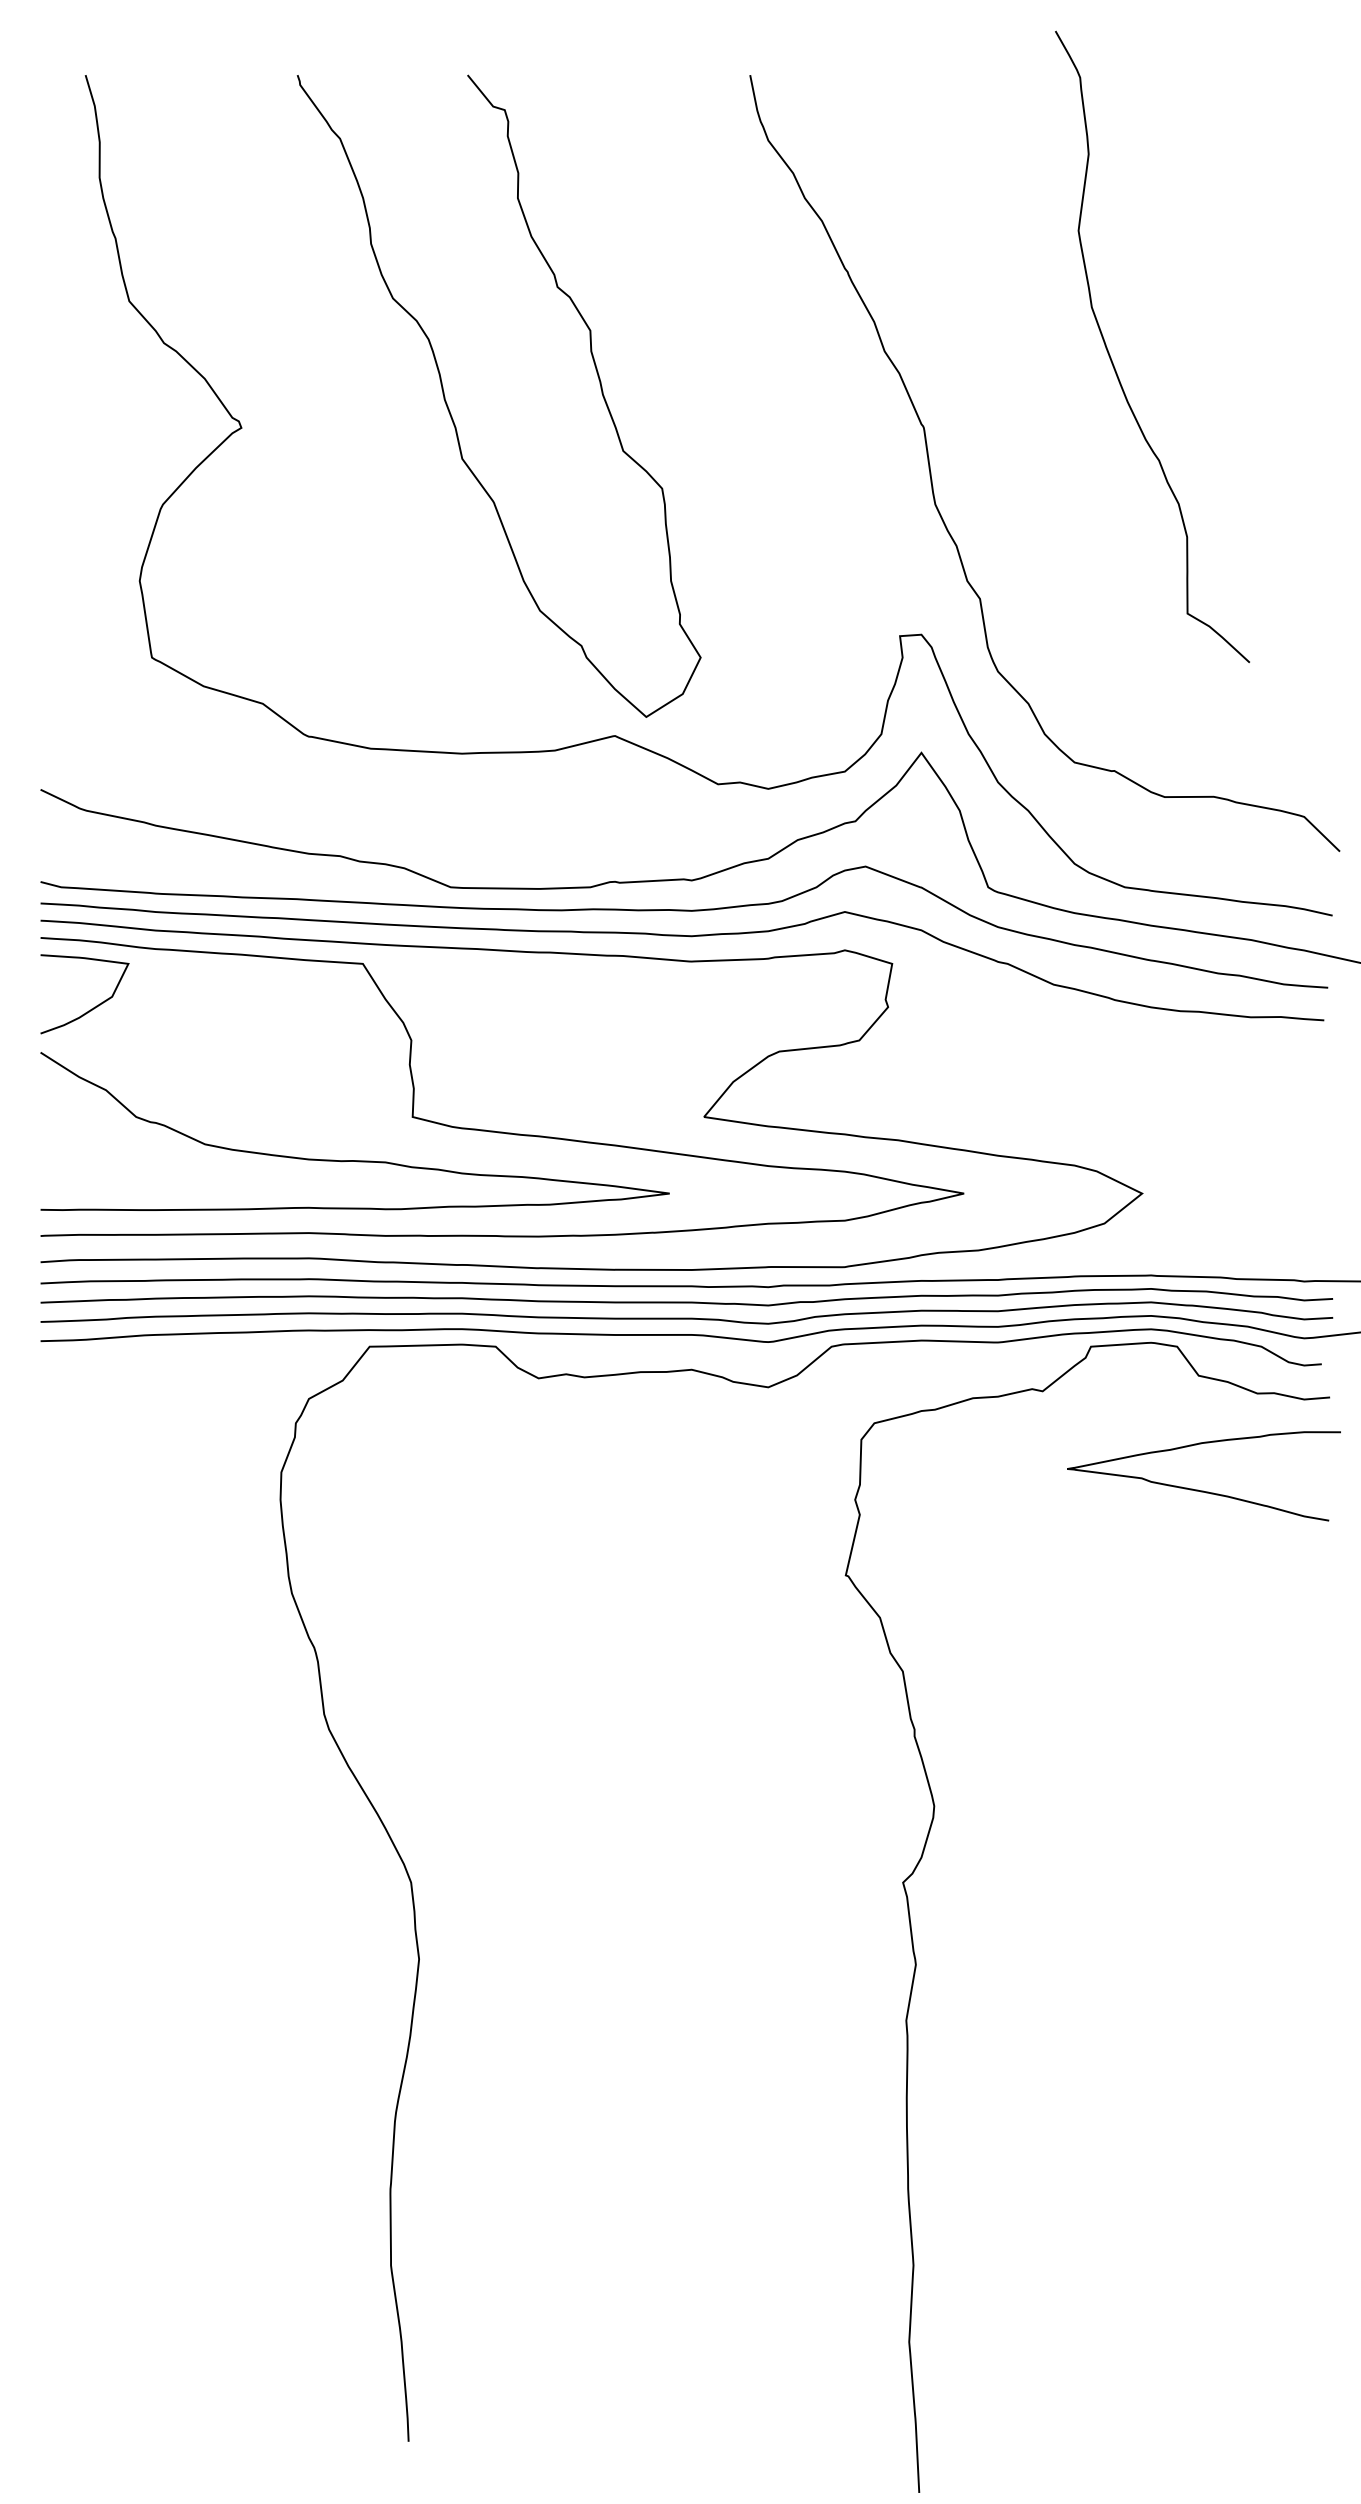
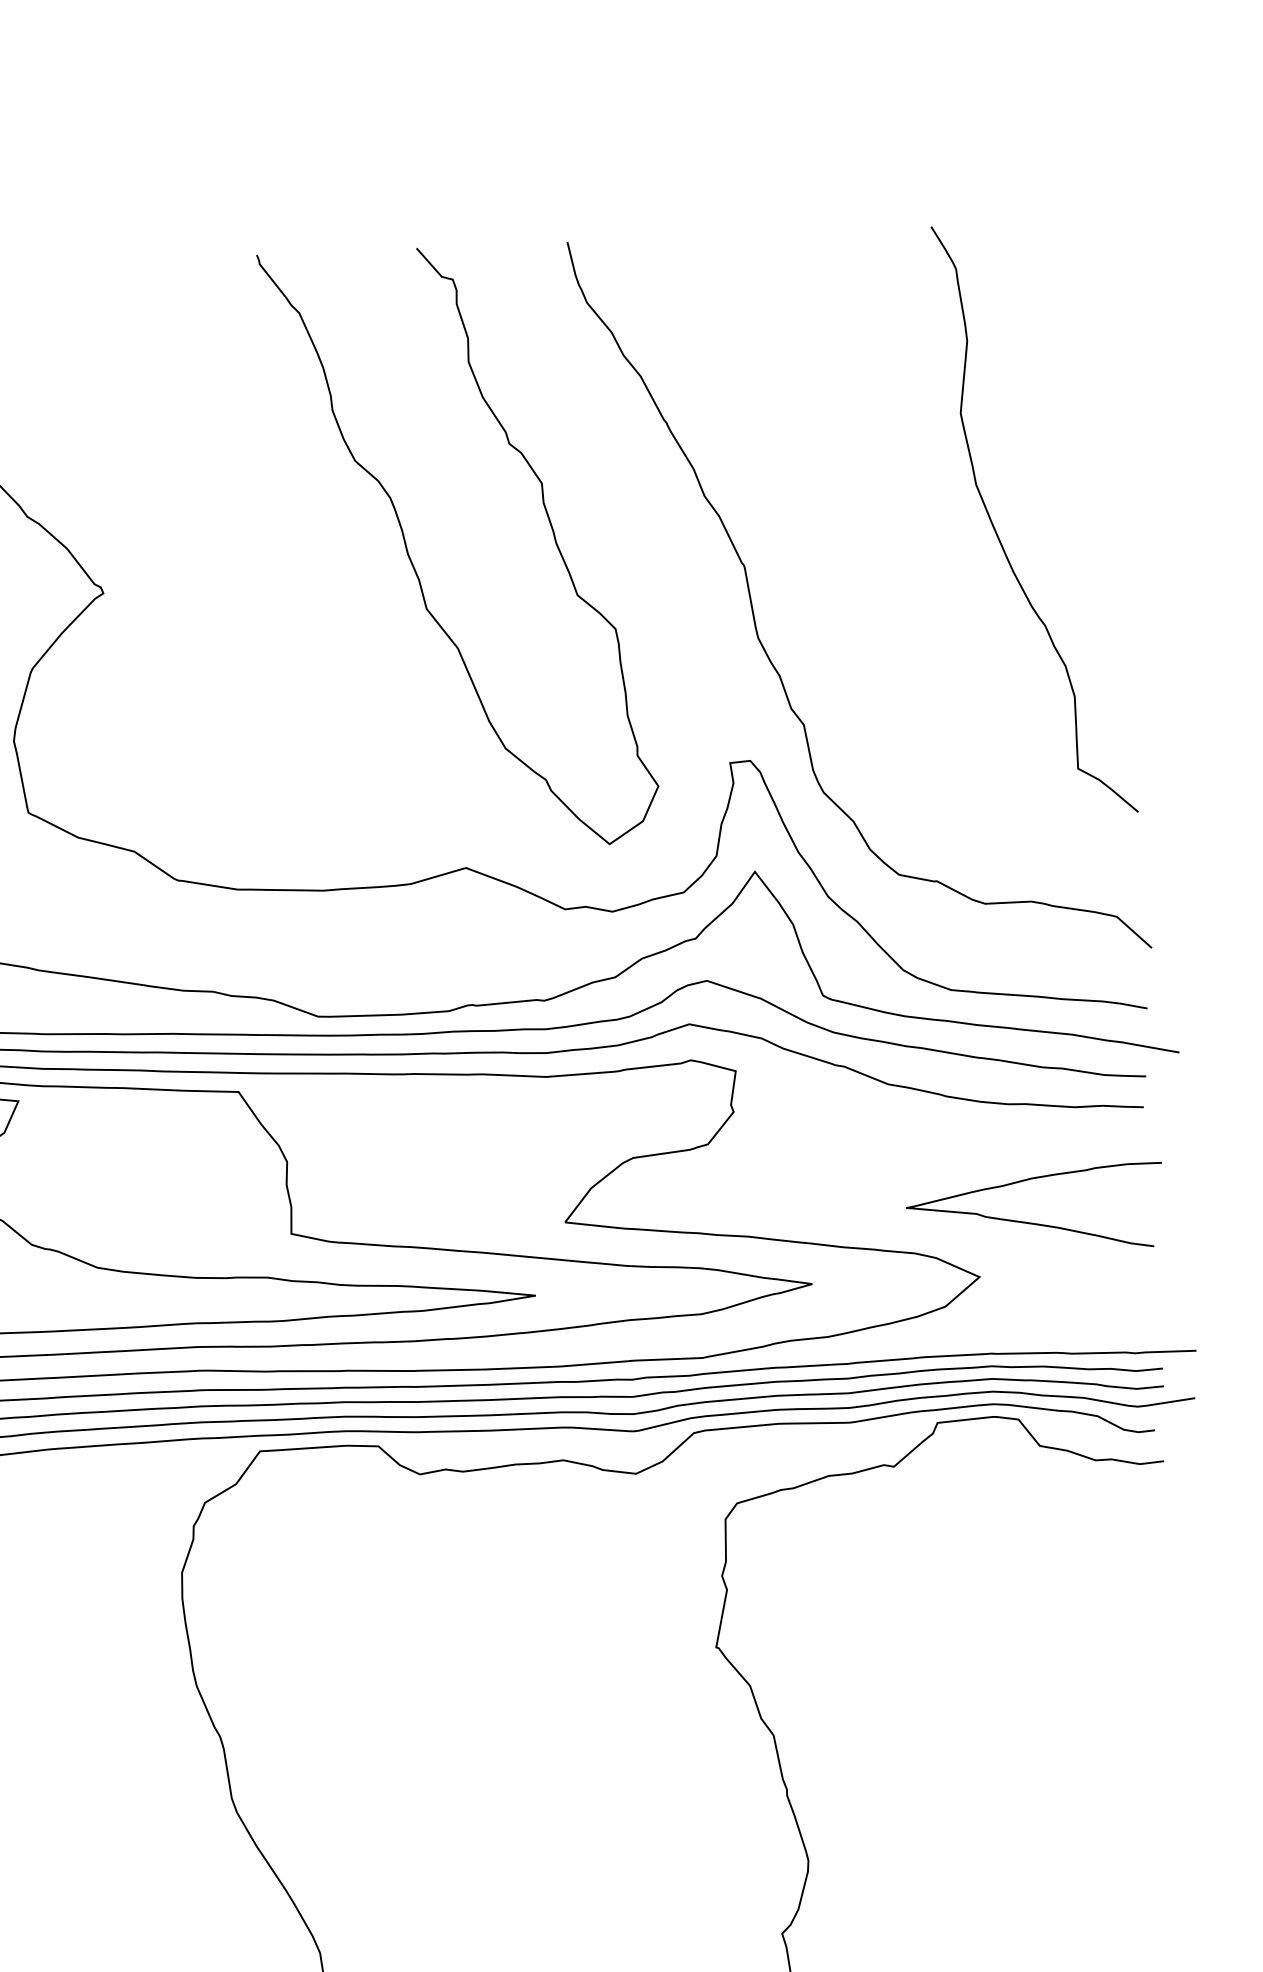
curve: (1113, 362) -> (998, 535), moved
curve: (452, 416) -> (415, 569), moved
curve: (1198, 1489) -> (1030, 1222), moved

